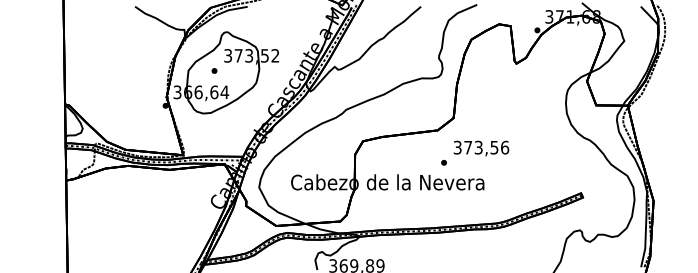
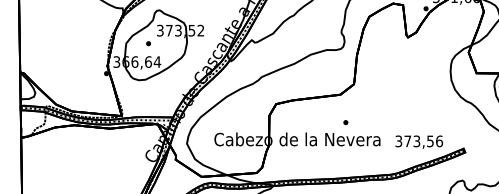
text: (481, 148) -> (419, 142), moved

